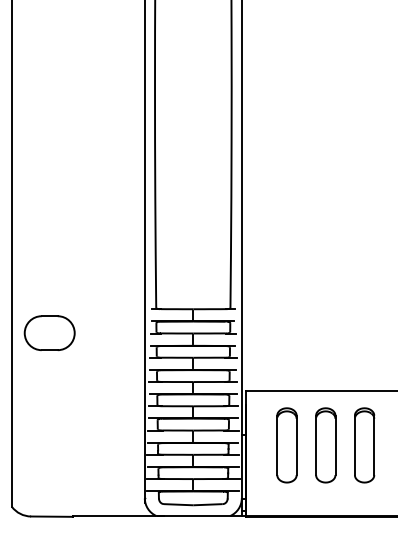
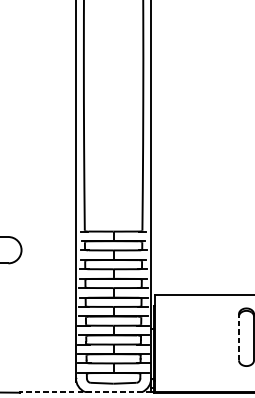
part: (286, 445) -> (185, 337), removed
part: (325, 445) -> (216, 337), removed
line: (354, 445) -> (238, 337), solid -> dashed
line: (157, 515) -> (85, 391), solid -> dashed

